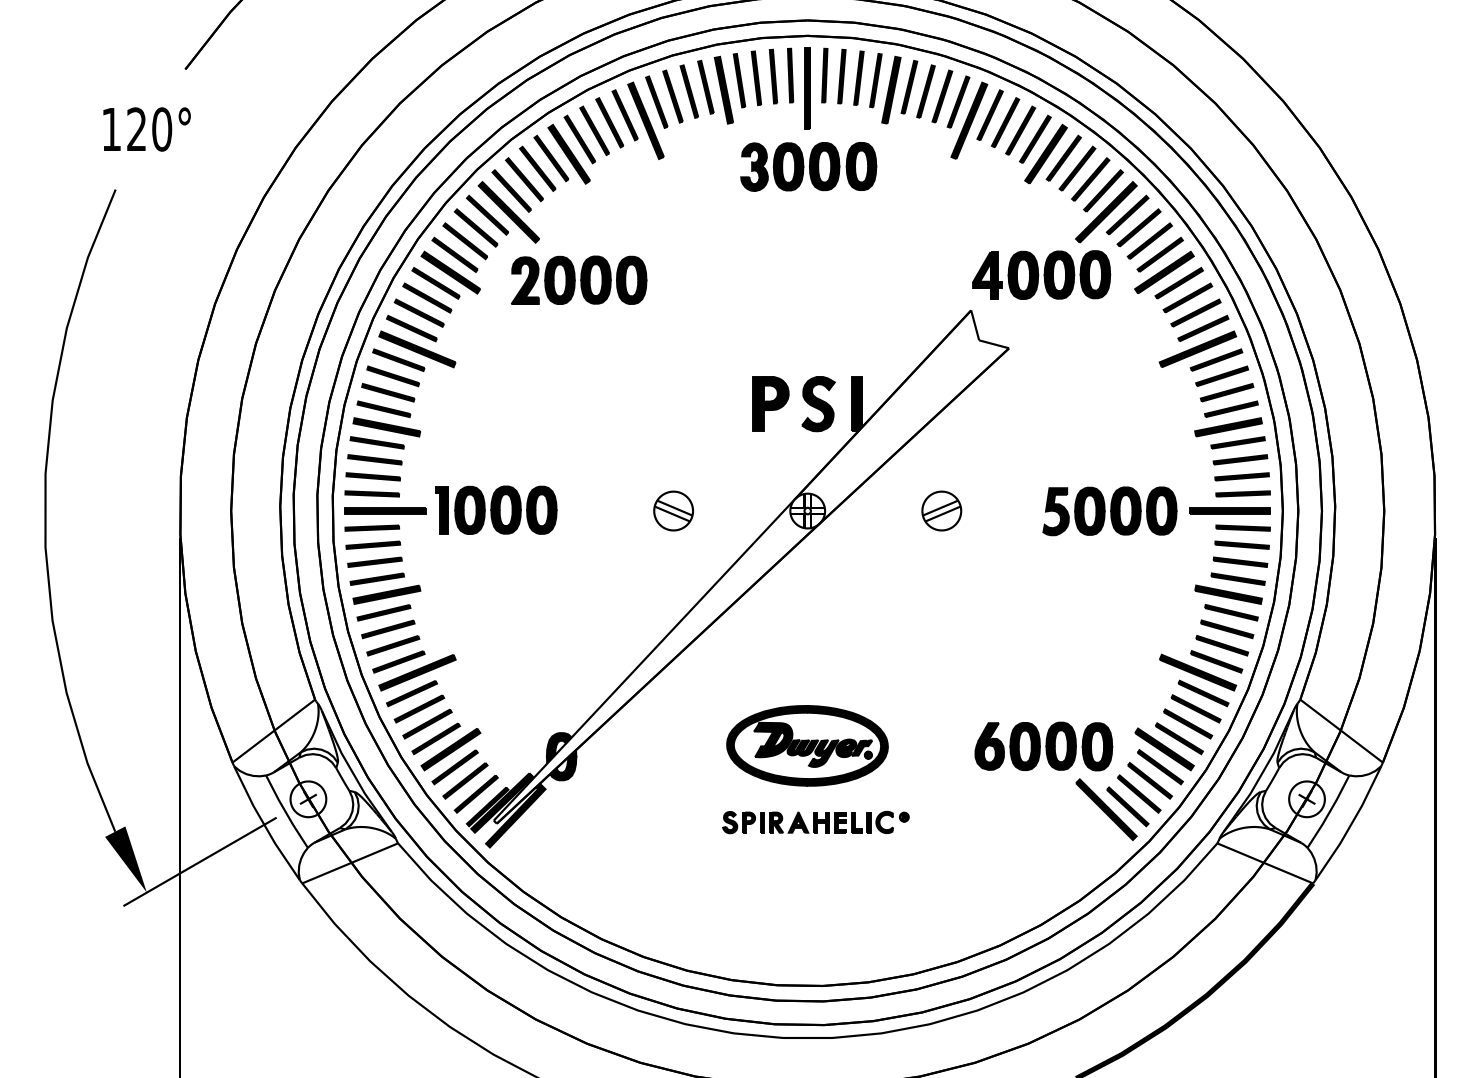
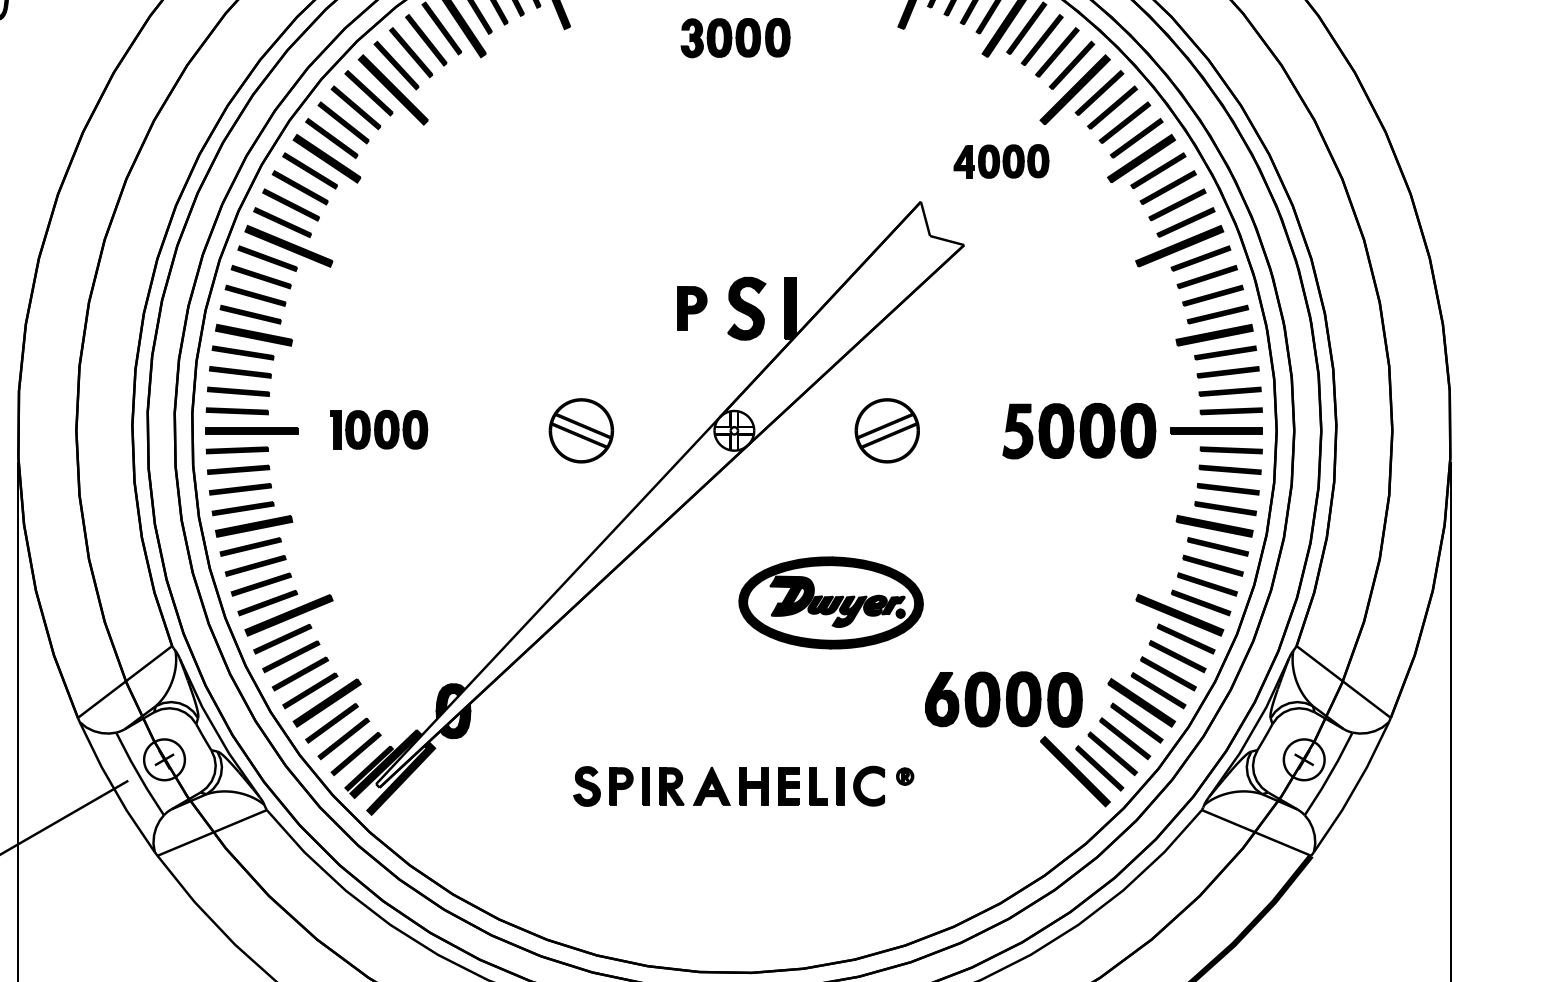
part: (808, 166) -> (735, 37), size x0.7
part: (1041, 274) -> (1001, 160), size x0.6
part: (579, 279) -> (473, 166), removed
part: (770, 403) -> (691, 308), size x0.7
part: (496, 509) -> (379, 429), size x0.7
part: (673, 510) -> (581, 430), size x1.4
part: (941, 510) -> (887, 430), size x1.4
part: (807, 745) -> (831, 602), moved
part: (815, 822) -> (743, 786), size x1.6

